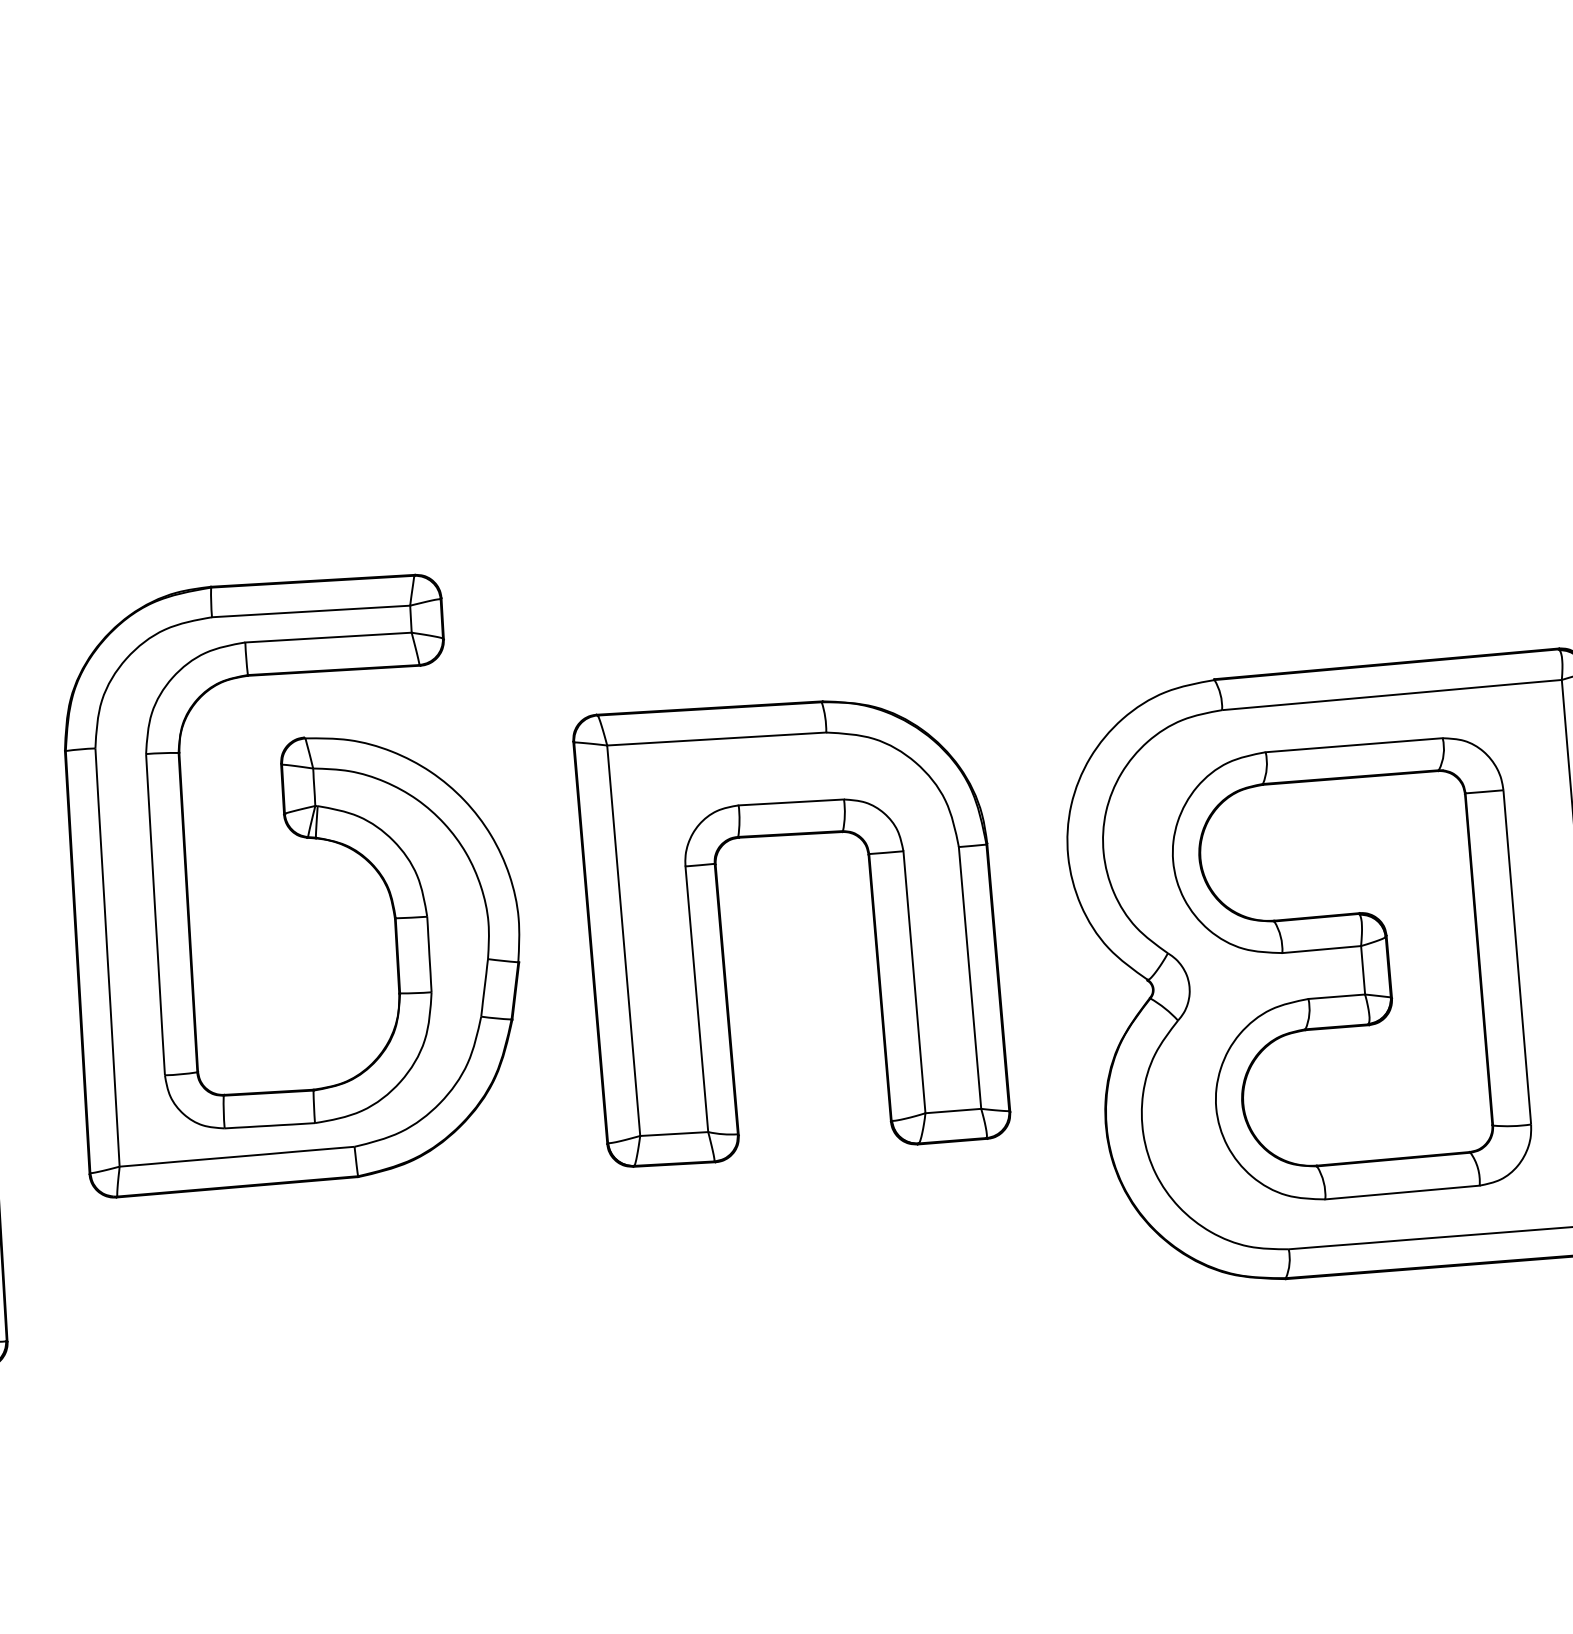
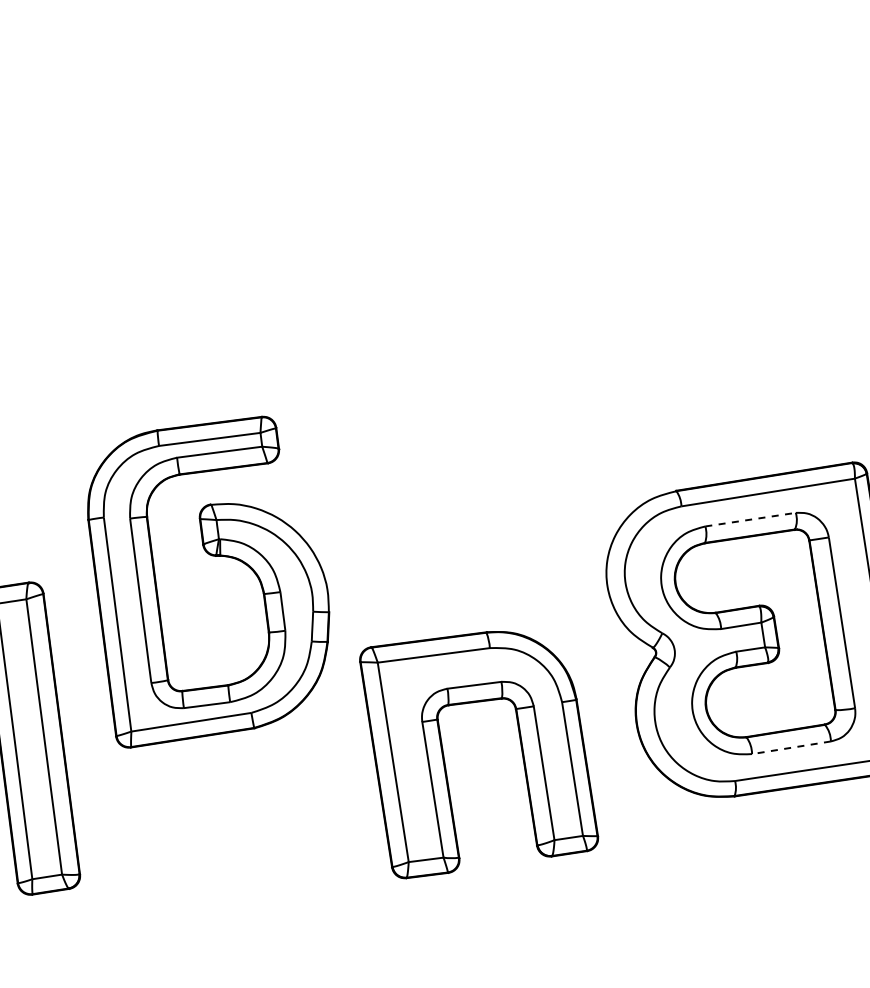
line: (1354, 744) -> (750, 519), solid -> dashed
part: (300, 838) -> (212, 556), moved
part: (725, 946) -> (445, 761), moved
line: (1402, 1191) -> (791, 747), solid -> dashed

